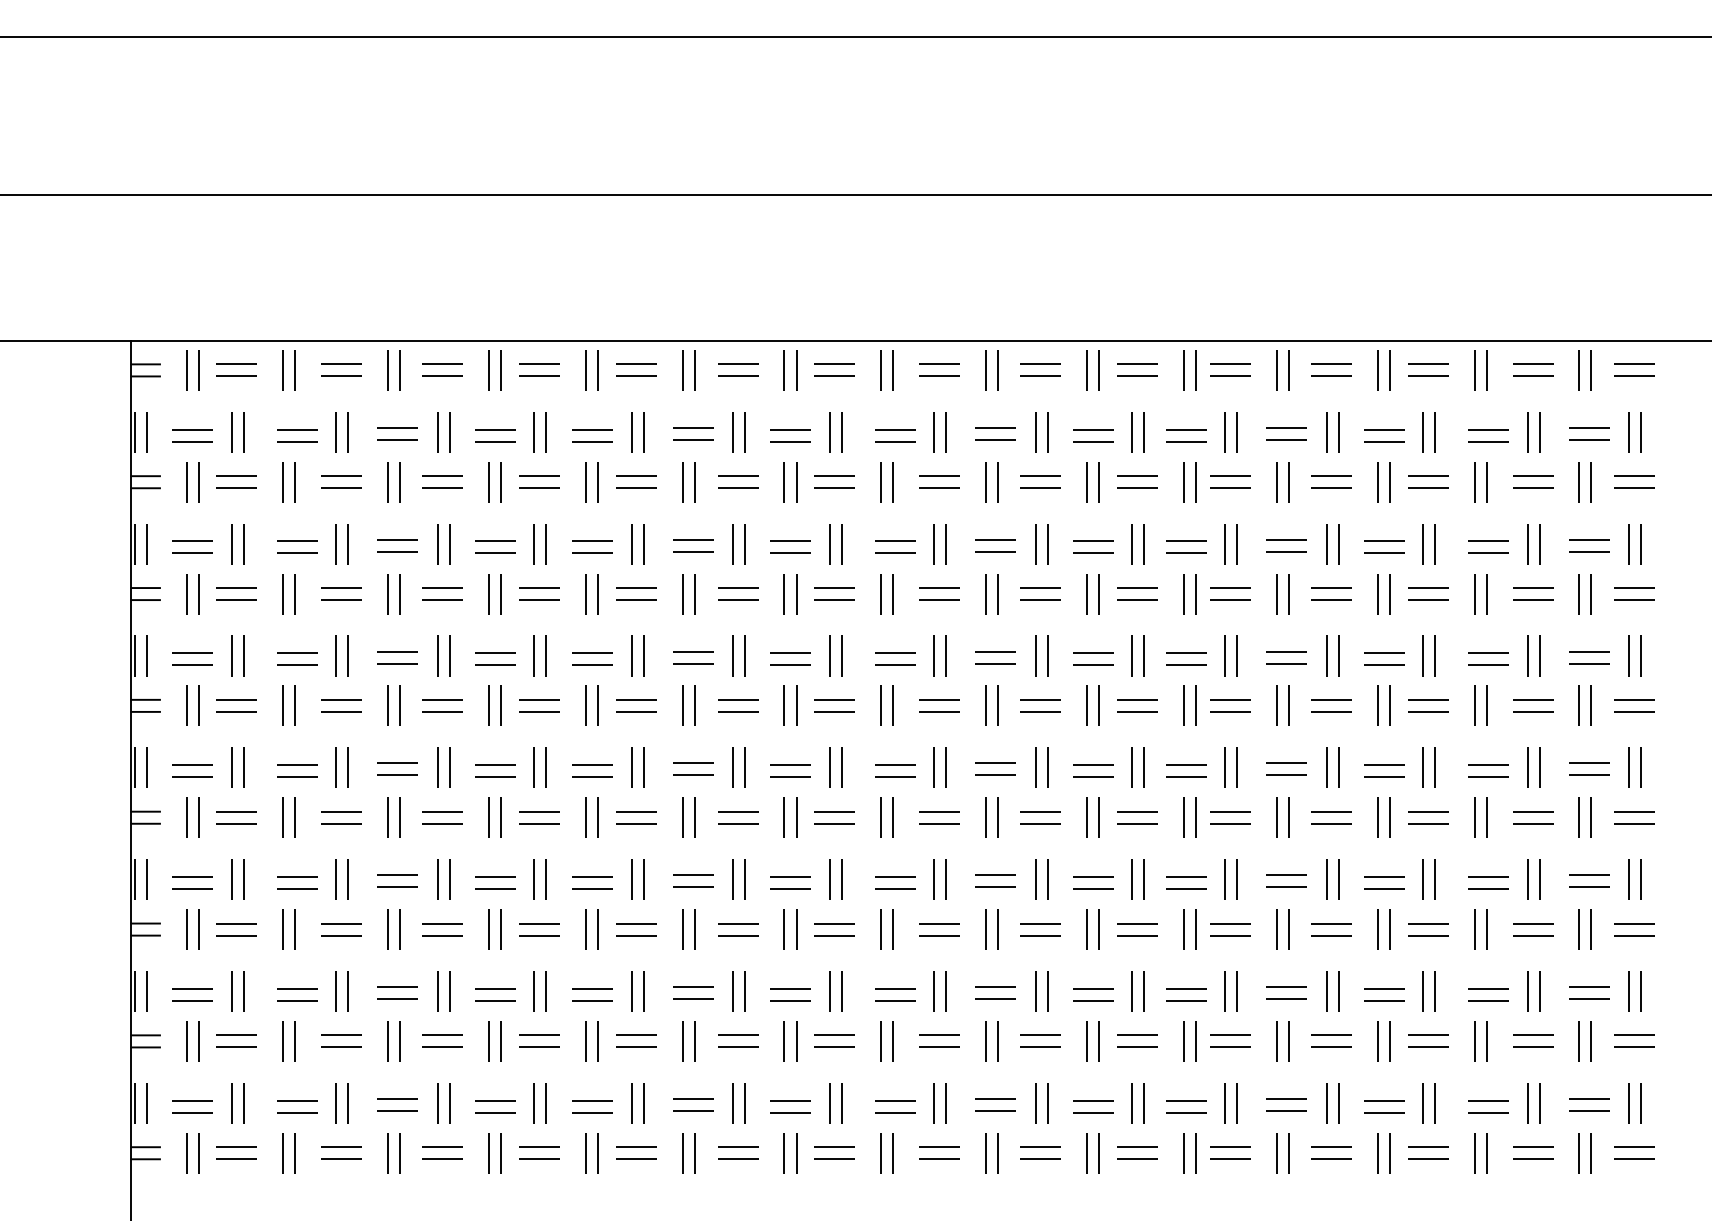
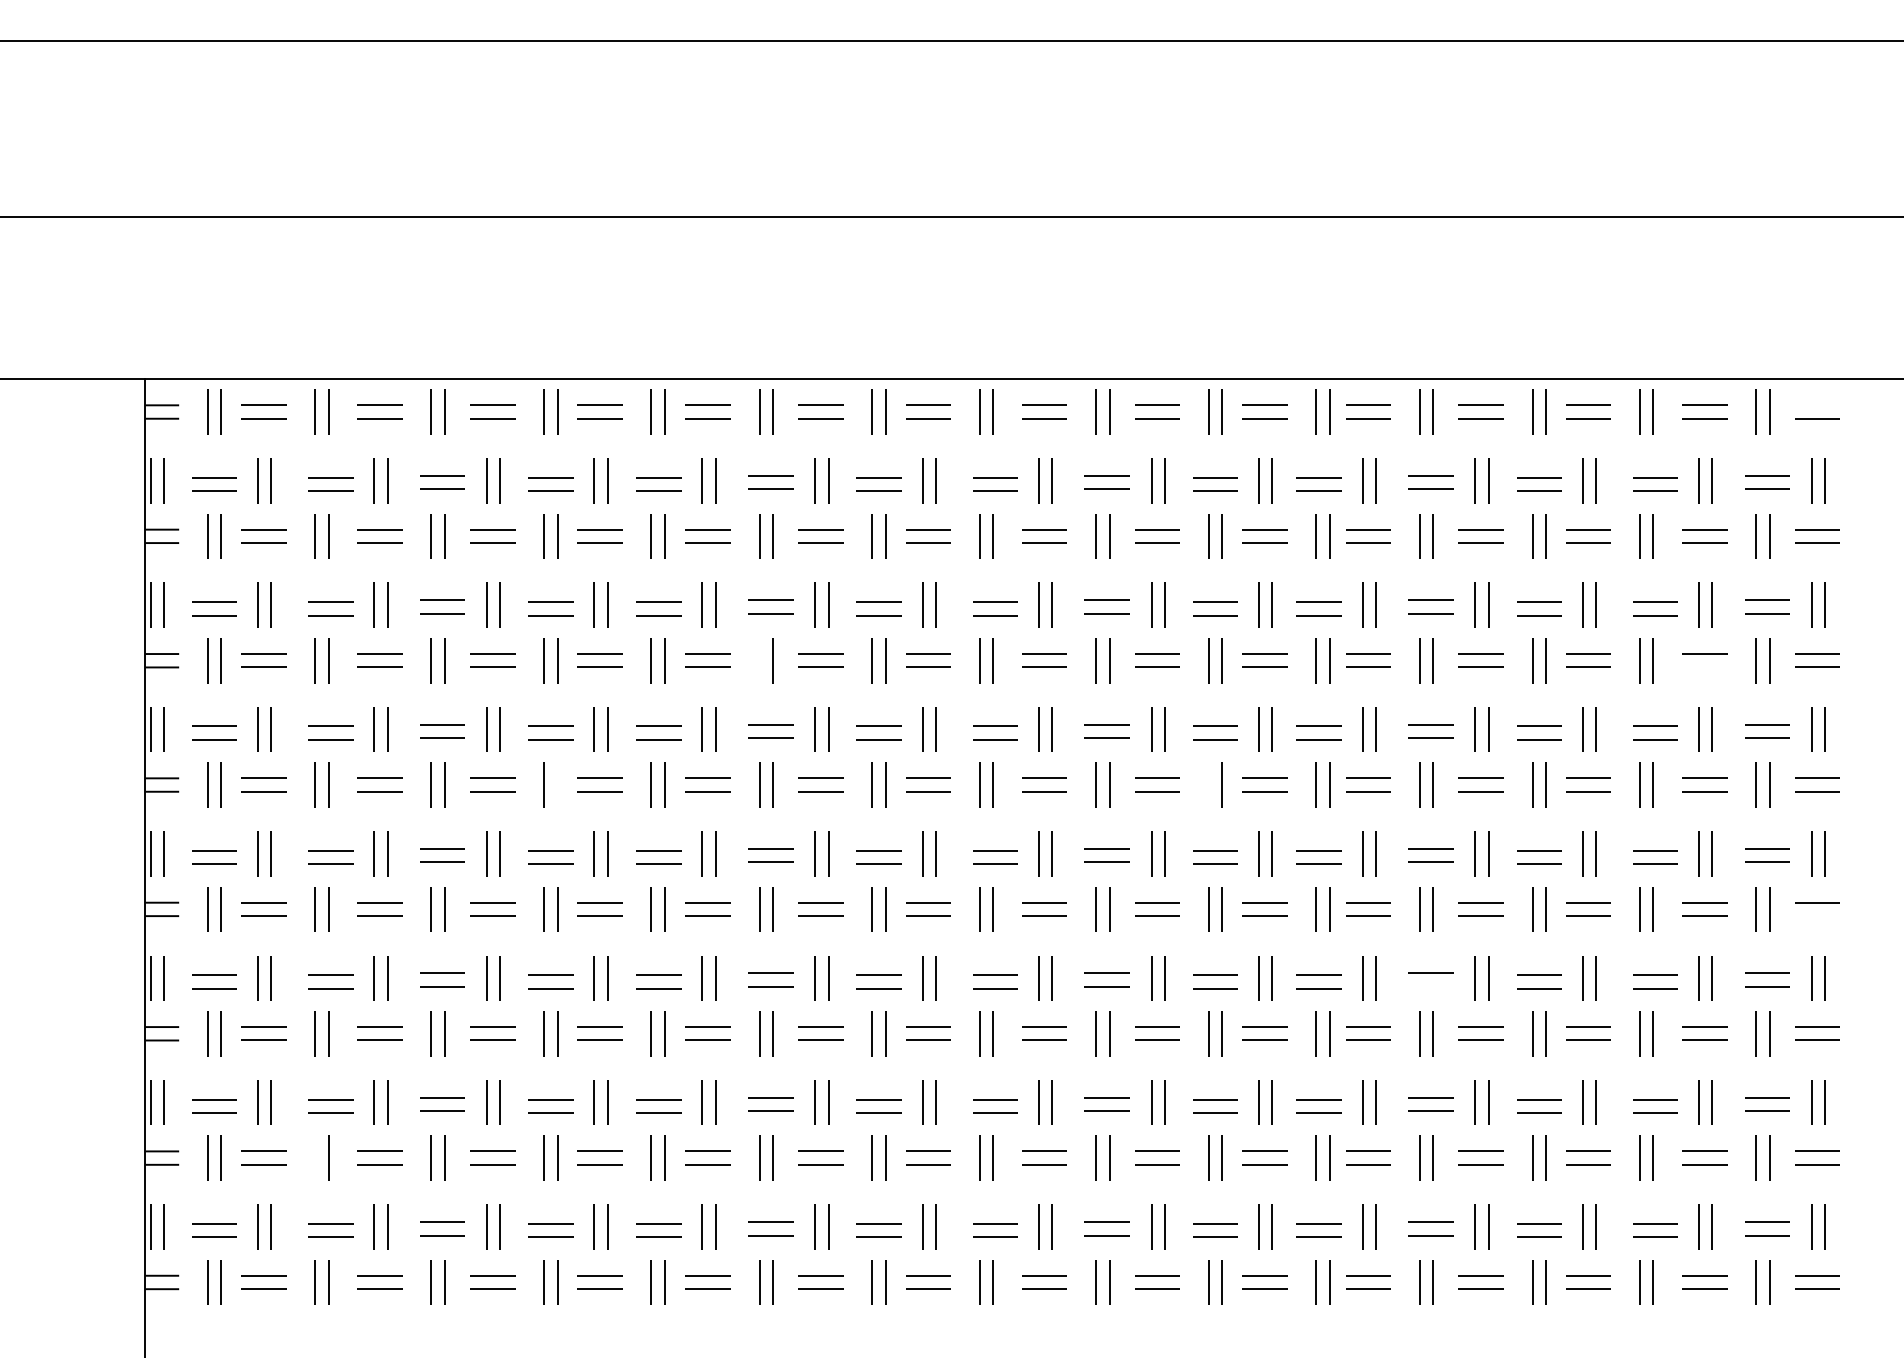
line: (1634, 363) -> (1817, 404), removed
line: (682, 594) -> (759, 661), removed
line: (1533, 599) -> (1705, 666), removed
line: (500, 705) -> (556, 784), removed
line: (1086, 705) -> (1208, 784), removed
line: (1634, 823) -> (1817, 915), removed
line: (1286, 886) -> (1430, 985), removed
line: (282, 1041) -> (314, 1158), removed

